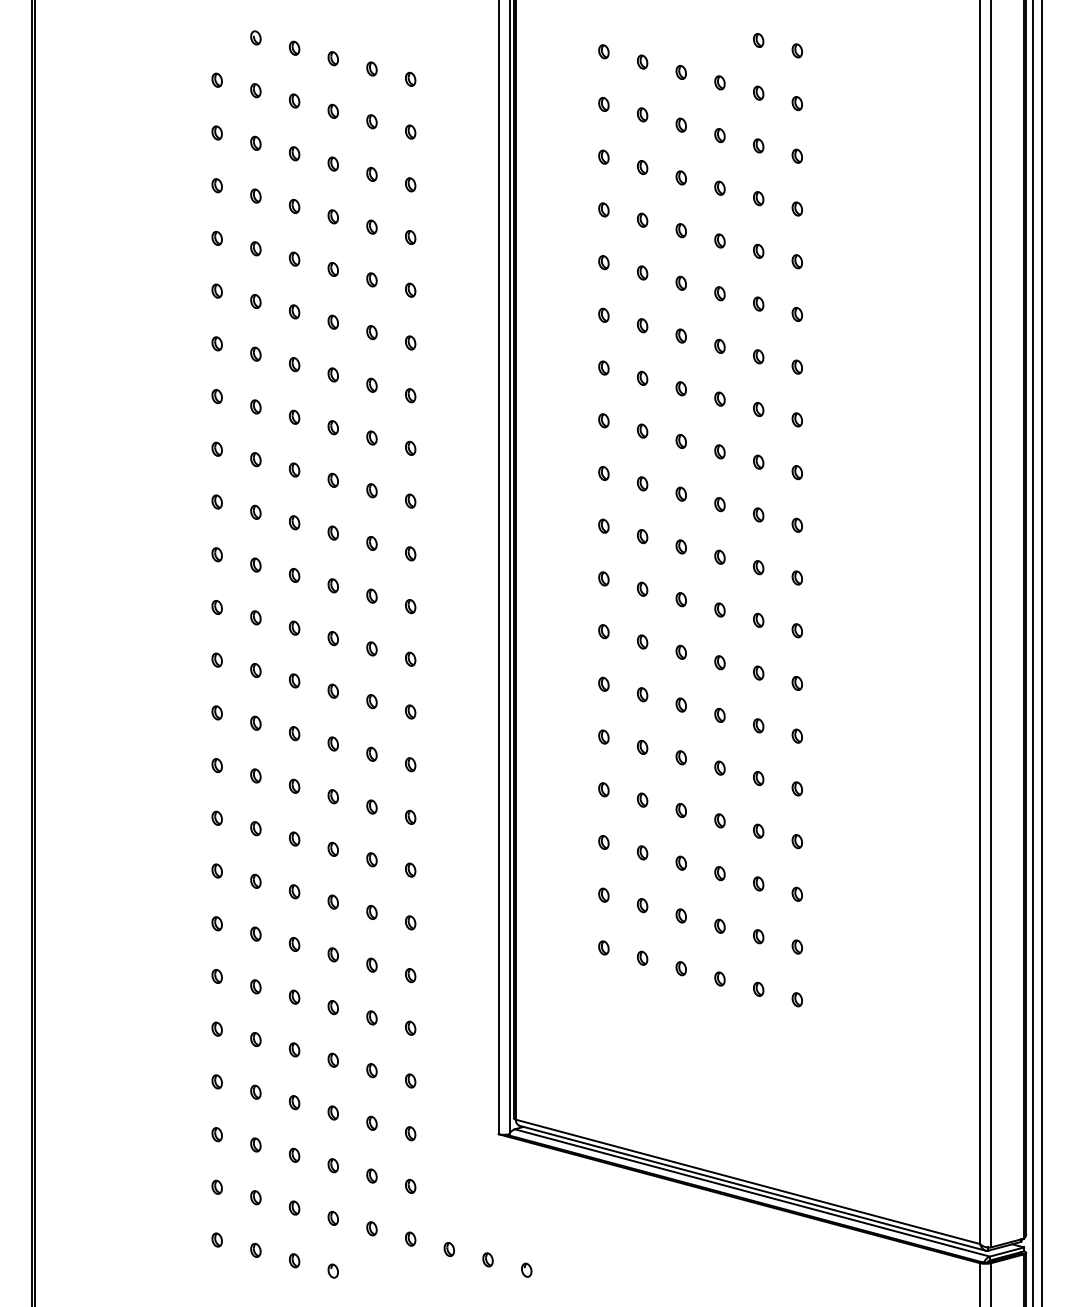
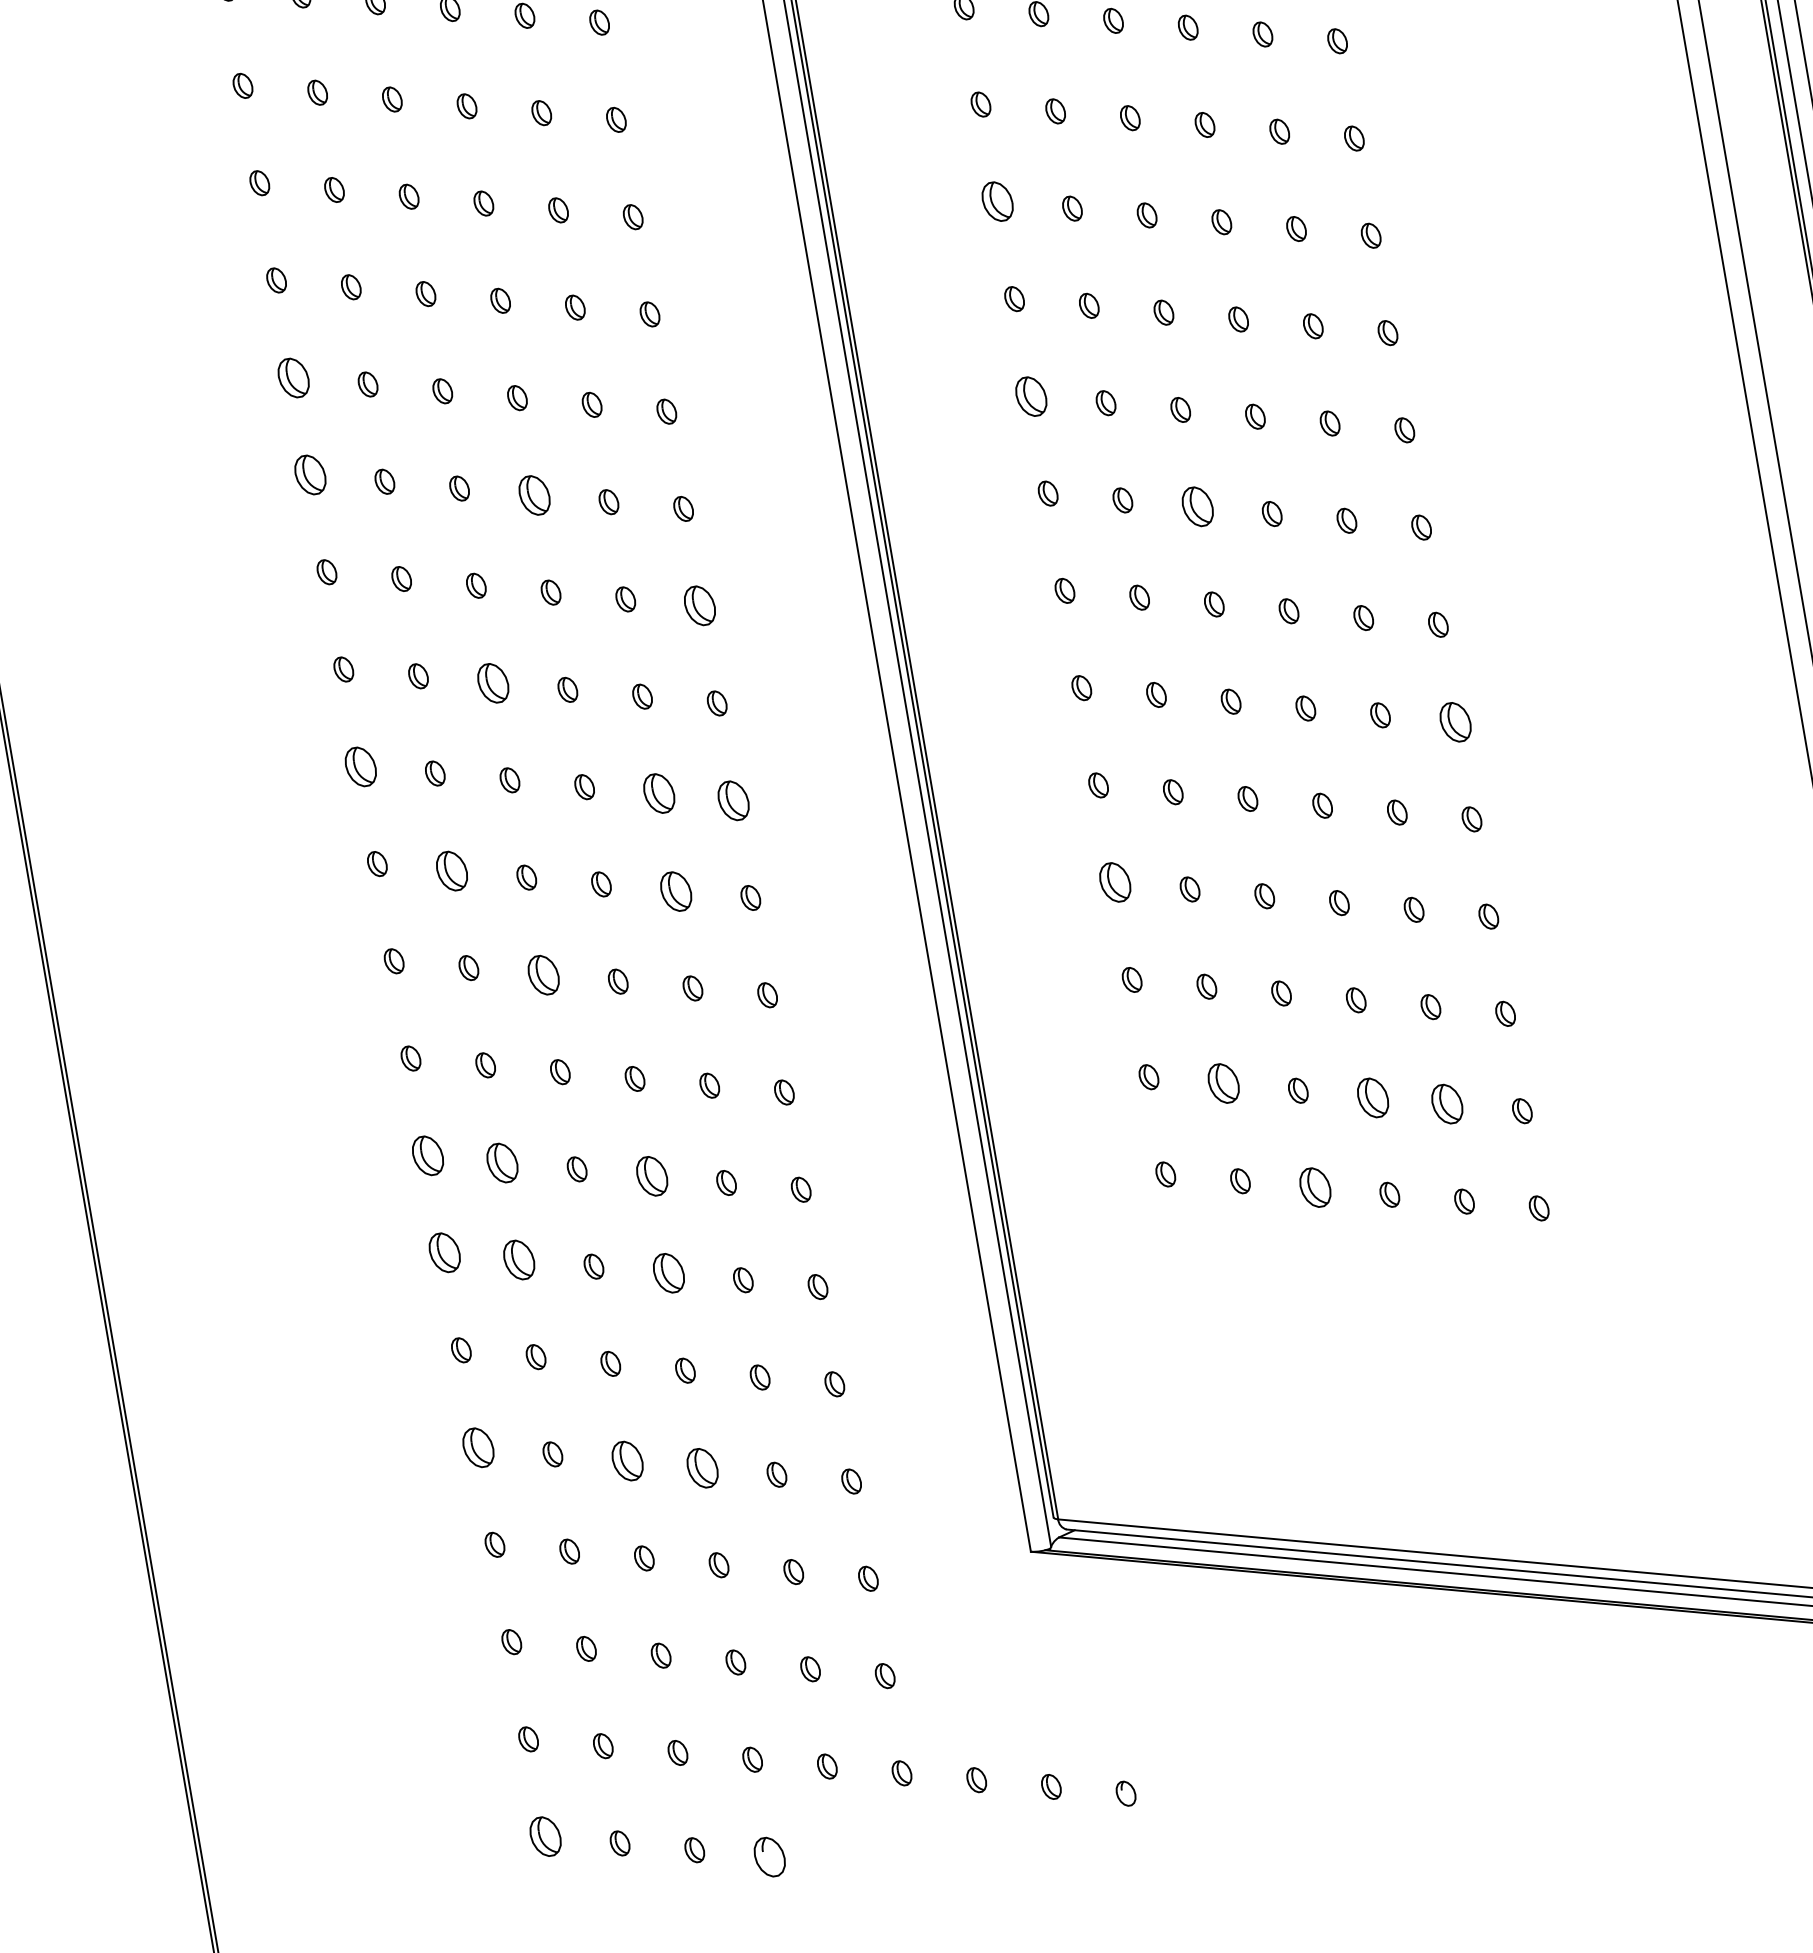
part: (603, 420) -> (996, 201), size x1.6
part: (216, 448) -> (291, 376), size x1.6
part: (216, 501) -> (308, 474), size x1.6
part: (603, 525) -> (1030, 395), size x1.6
part: (332, 532) -> (532, 494), size x1.6
part: (680, 599) -> (1196, 507), size x1.6
part: (410, 606) -> (700, 606), size x1.6
part: (294, 627) -> (492, 681), size x1.6
part: (216, 659) -> (359, 765), size x1.6
part: (371, 701) -> (658, 793), size x1.6
part: (410, 711) -> (733, 799), size x1.6
part: (255, 722) -> (451, 869), size x1.6
part: (796, 735) -> (1453, 721), size x1.6
part: (371, 753) -> (675, 889), size x1.6
part: (294, 785) -> (543, 973), size x1.6
part: (603, 789) -> (1114, 882), size x1.6
part: (216, 870) -> (426, 1155), size x1.6
part: (255, 880) -> (501, 1161), size x1.6
part: (332, 901) -> (650, 1175), size x1.6
part: (642, 905) -> (1223, 1083), size x1.6
part: (216, 923) -> (443, 1252), size x1.6
part: (719, 925) -> (1371, 1096), size x1.6
part: (255, 933) -> (518, 1258), size x1.6
part: (758, 936) -> (1447, 1104), size x1.6
part: (332, 954) -> (667, 1273), size x1.6
part: (680, 968) -> (1313, 1187), size x1.6
part: (216, 1028) -> (476, 1446), size x1.6
part: (294, 1049) -> (627, 1460), size x1.6
part: (332, 1059) -> (700, 1466), size x1.6
part: (216, 1239) -> (543, 1835), size x1.6
part: (332, 1270) -> (767, 1856), size x1.6

